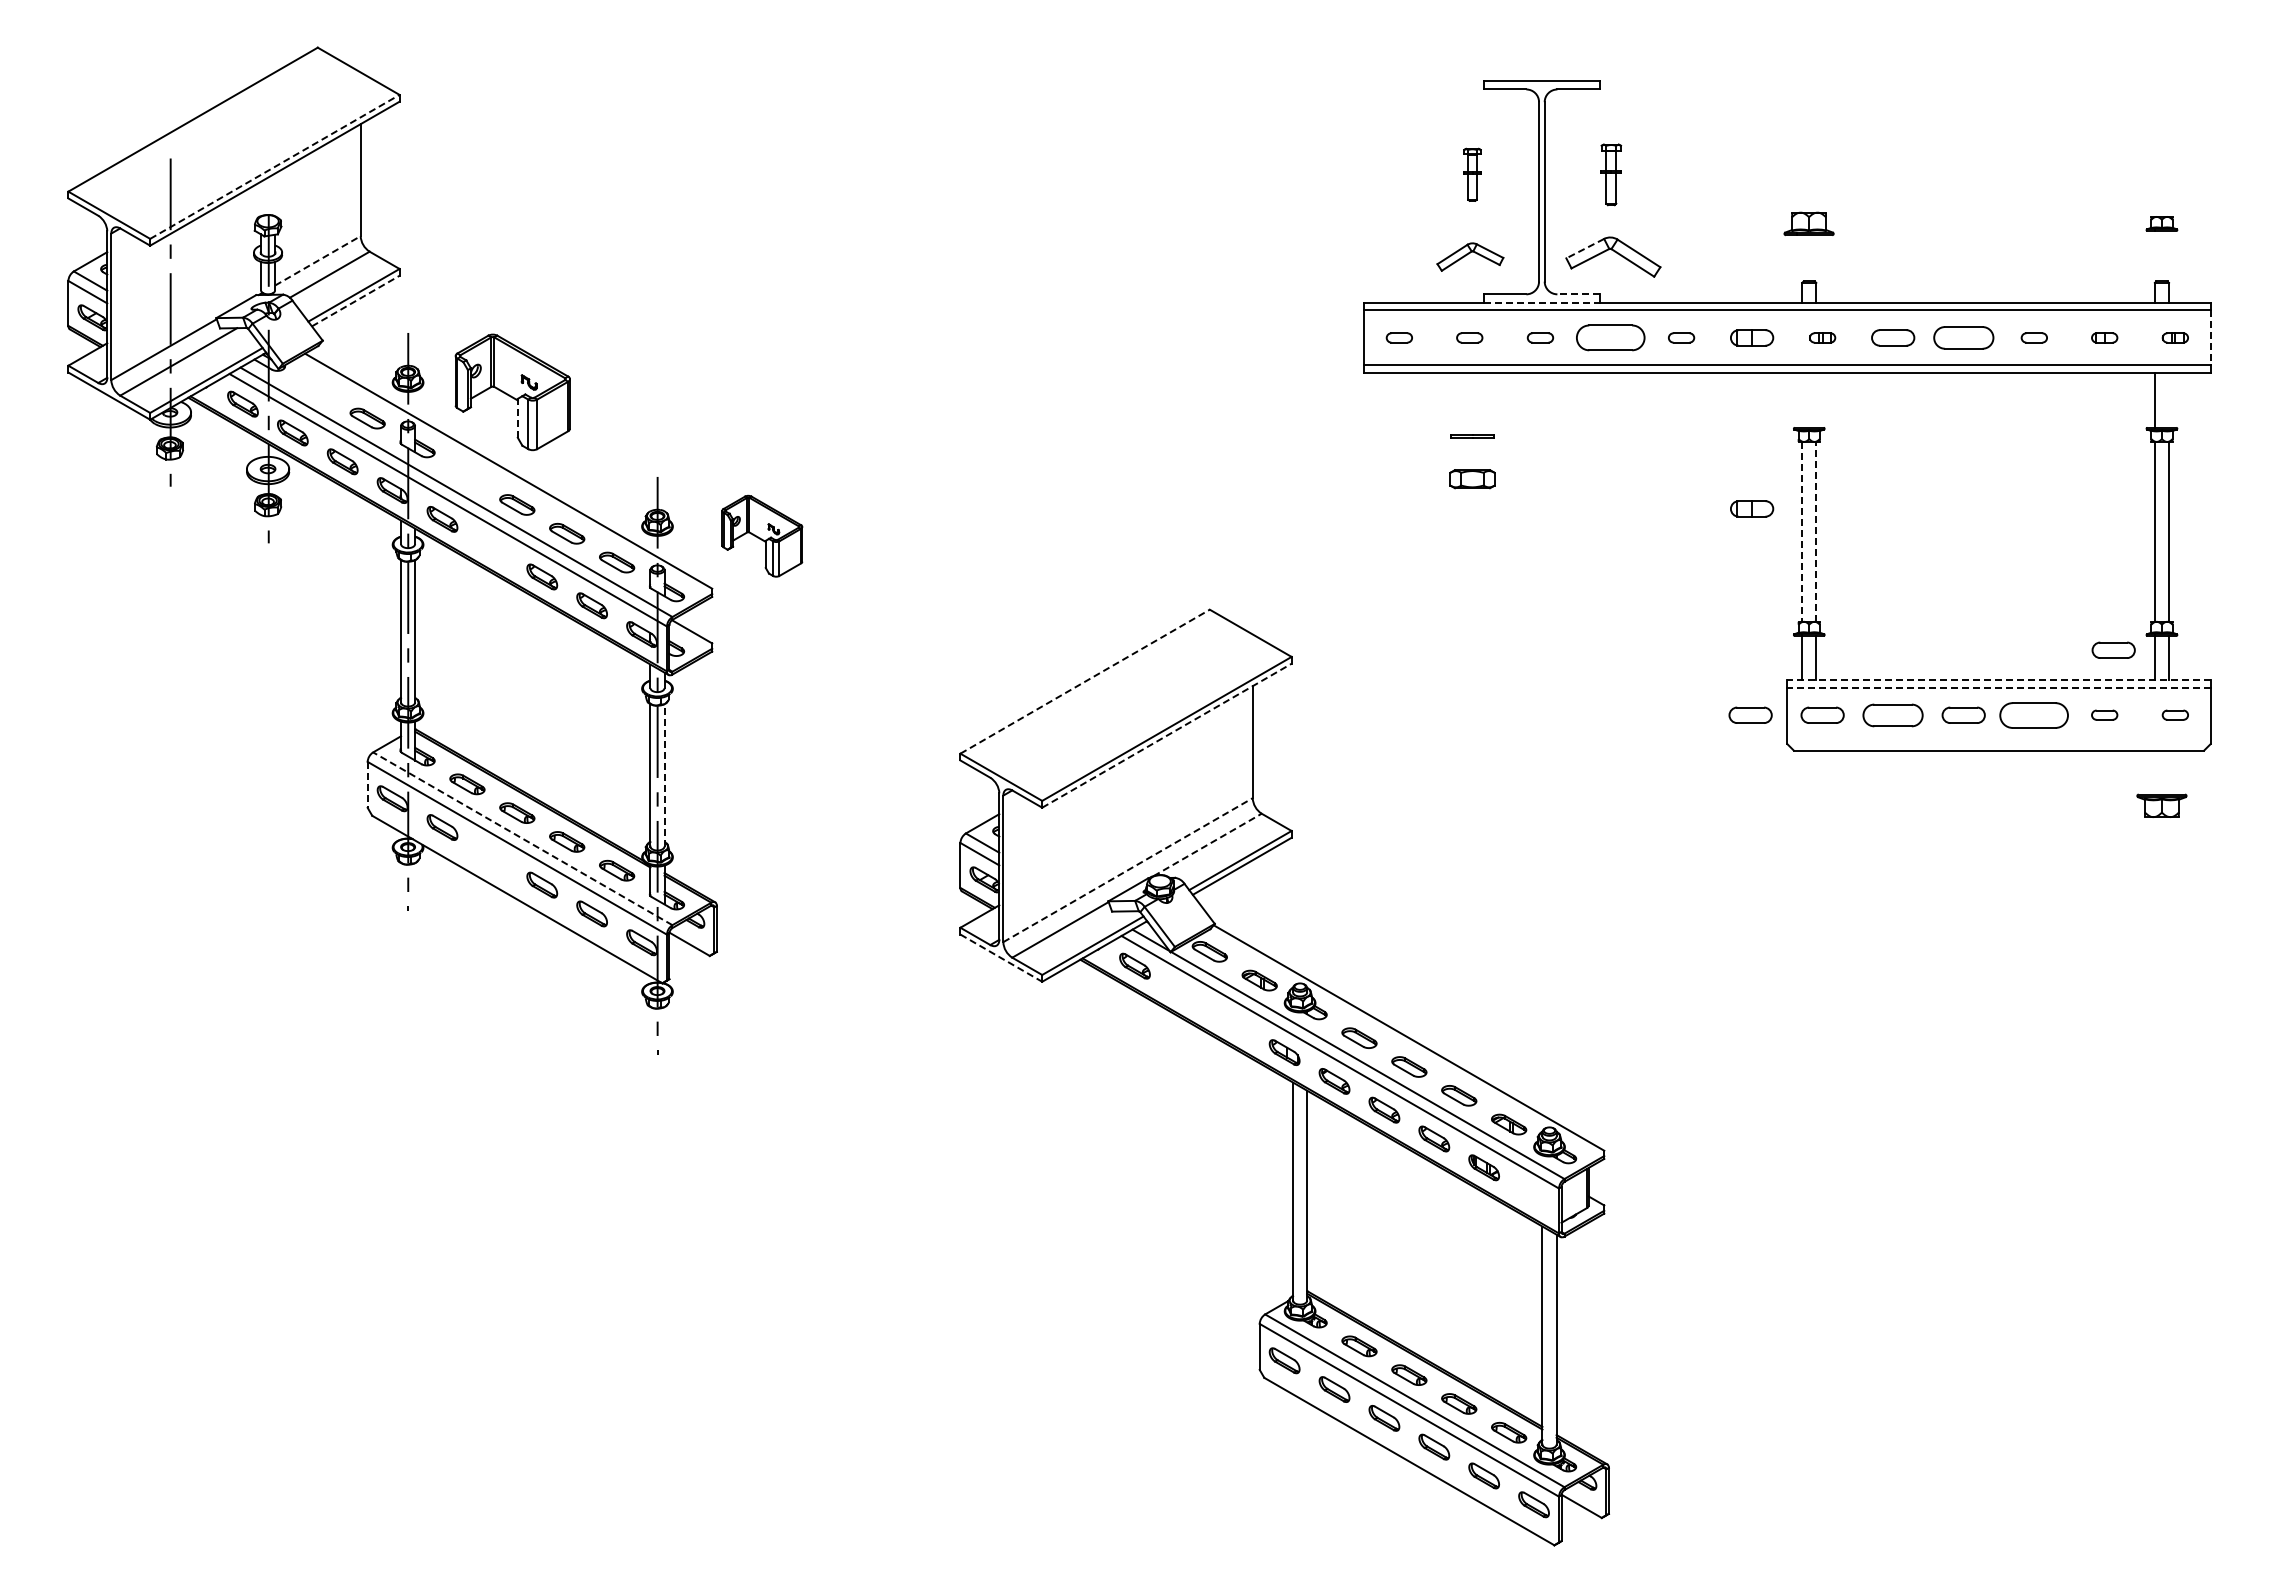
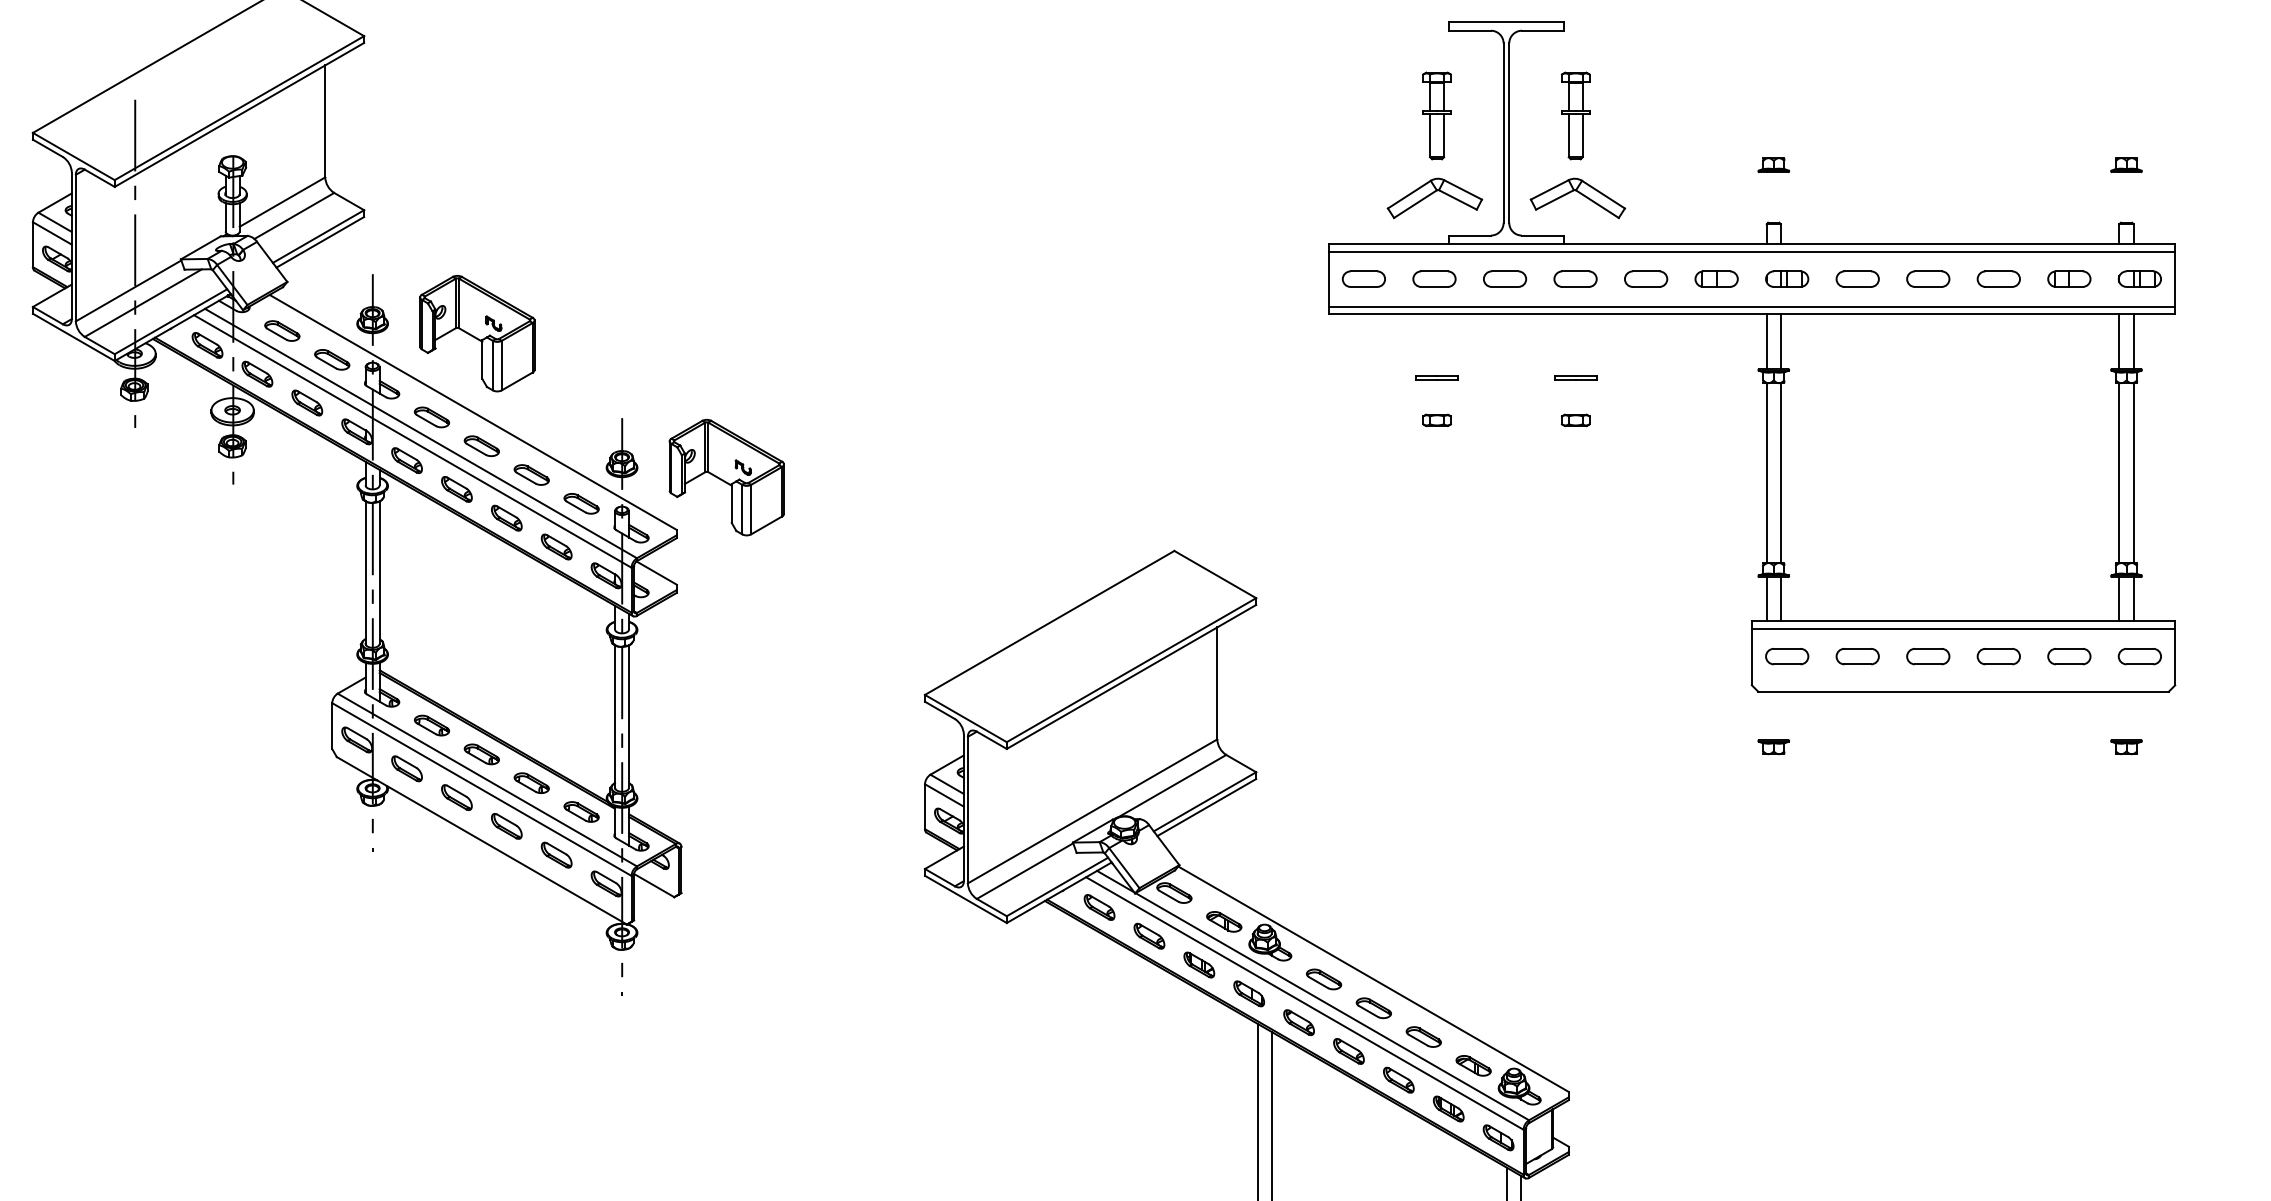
line: (274, 166) -> (239, 107), dashed -> solid
part: (1472, 174) -> (1437, 115), size x1.67
part: (1611, 174) -> (1576, 115), size x1.43
part: (1809, 223) -> (1774, 164), size x0.62
line: (1584, 248) -> (1549, 189), dashed -> solid
part: (1470, 256) -> (1435, 197), size x1.43
line: (318, 260) -> (283, 201), dashed -> solid
line: (1578, 294) -> (1543, 235), dashed -> solid
line: (355, 301) -> (320, 242), dashed -> solid
line: (1541, 302) -> (1506, 243), dashed -> solid
part: (1399, 337) -> (1364, 278), size x1.67
part: (1469, 337) -> (1434, 278), size x1.67
part: (1540, 337) -> (1505, 278), size x1.67
part: (1611, 337) -> (1576, 278), size x0.62
part: (1681, 337) -> (1646, 278), size x1.67
part: (1822, 337) -> (1787, 278), size x1.67
part: (1963, 337) -> (1928, 278), size x0.71
part: (2034, 337) -> (1999, 278), size x1.67
part: (2104, 337) -> (2069, 278), size x1.67
part: (2175, 337) -> (2140, 278), size x1.67
line: (2210, 337) -> (2175, 278), dashed -> solid
part: (317, 389) -> (282, 330), added
line: (1802, 400) -> (1767, 341), added
line: (1816, 400) -> (1781, 341), added
line: (2169, 400) -> (2134, 341), added
line: (517, 417) -> (482, 358), dashed -> solid
line: (1610, 435) -> (1575, 376), added
part: (467, 475) -> (432, 416), added
part: (1472, 478) -> (1437, 419), size x0.62
part: (1611, 478) -> (1576, 419), added
part: (1752, 508) -> (1717, 449), removed
line: (1802, 531) -> (1767, 472), dashed -> solid
line: (1816, 531) -> (1781, 472), dashed -> solid
part: (762, 535) -> (727, 476), size x1.43
part: (492, 547) -> (457, 488), added
part: (2113, 649) -> (2078, 590), removed
line: (1999, 680) -> (1964, 621), dashed -> solid
line: (1085, 681) -> (1050, 622), dashed -> solid
line: (1999, 687) -> (1964, 628), dashed -> solid
part: (1750, 714) -> (1715, 655), removed
part: (1893, 714) -> (1858, 655), size x0.71
part: (2034, 714) -> (1999, 655), size x0.62
part: (2104, 714) -> (2069, 655), size x1.67
part: (2175, 714) -> (2140, 655), size x1.67
line: (1166, 735) -> (1131, 676), dashed -> solid
line: (664, 774) -> (629, 715), dashed -> solid
line: (367, 784) -> (332, 725), dashed -> solid
part: (1809, 805) -> (1774, 746), added
part: (2161, 805) -> (2126, 746), size x0.62
line: (522, 838) -> (487, 779), dashed -> solid
line: (1208, 844) -> (1173, 785), dashed -> solid
part: (492, 855) -> (457, 796), added
line: (1128, 870) -> (1093, 811), dashed -> solid
line: (1001, 958) -> (966, 899), dashed -> solid
part: (1184, 994) -> (1149, 935), added
part: (1234, 1023) -> (1199, 964), added
part: (1533, 1196) -> (1498, 1137), added

